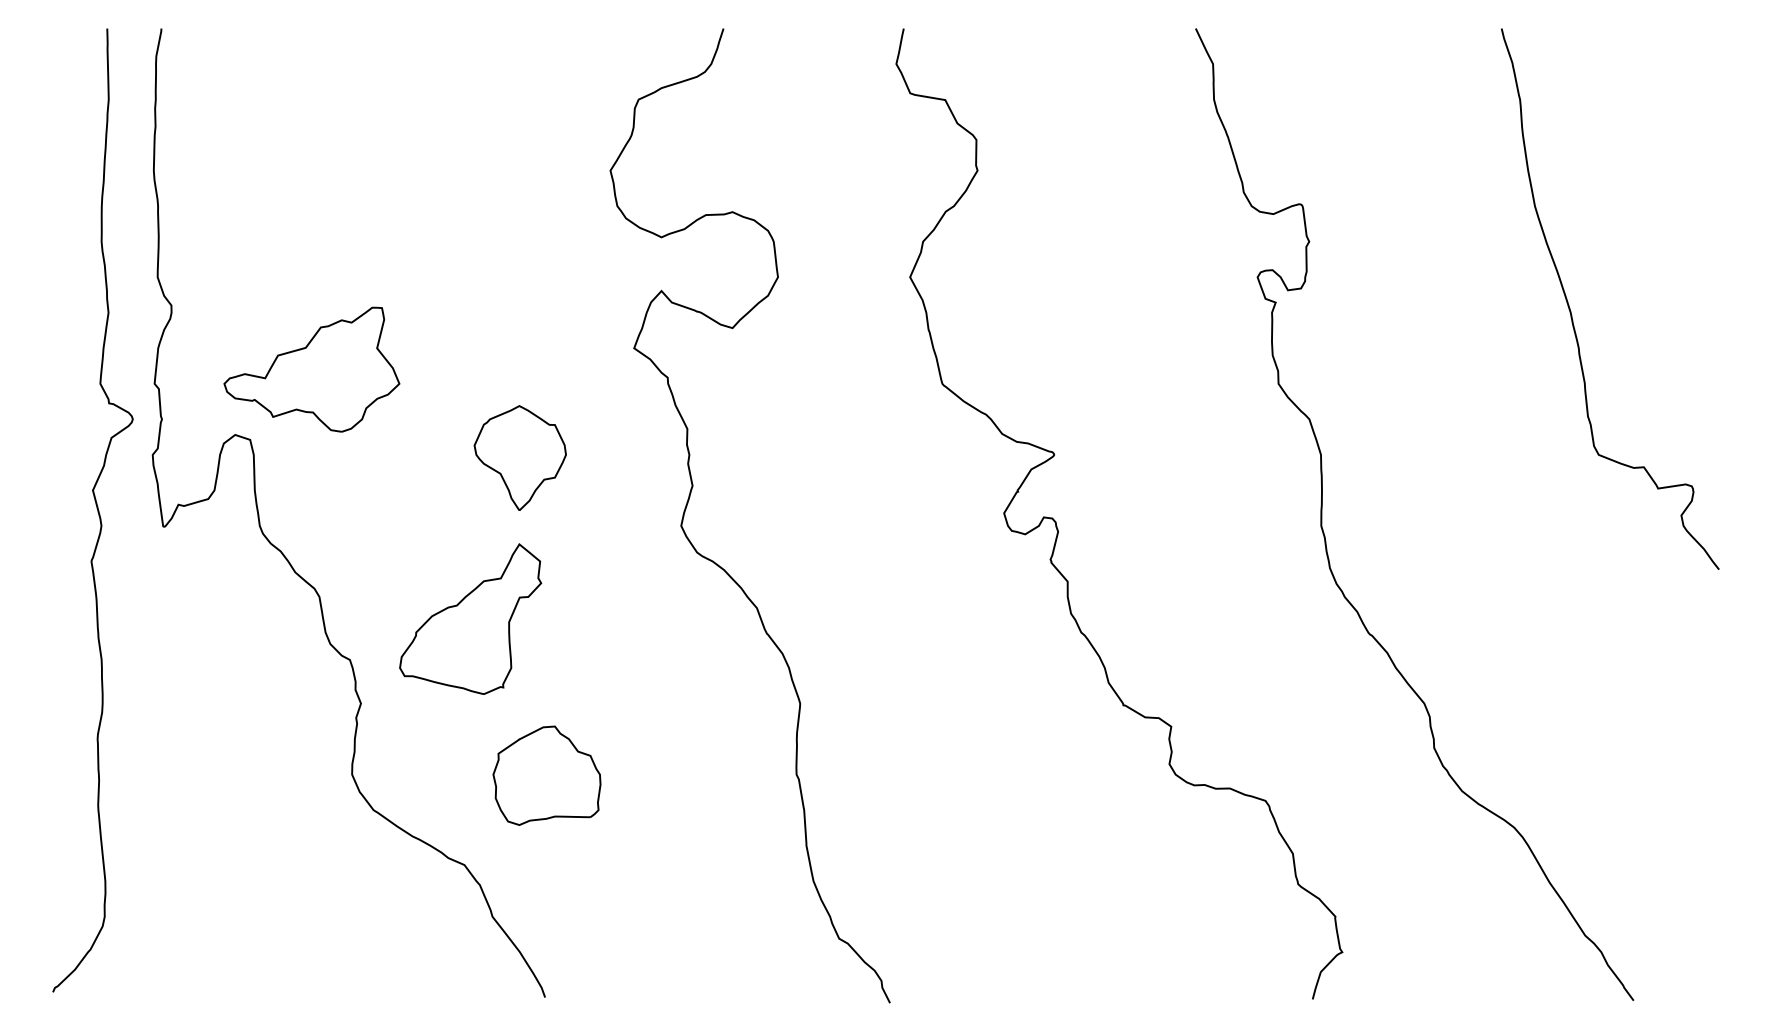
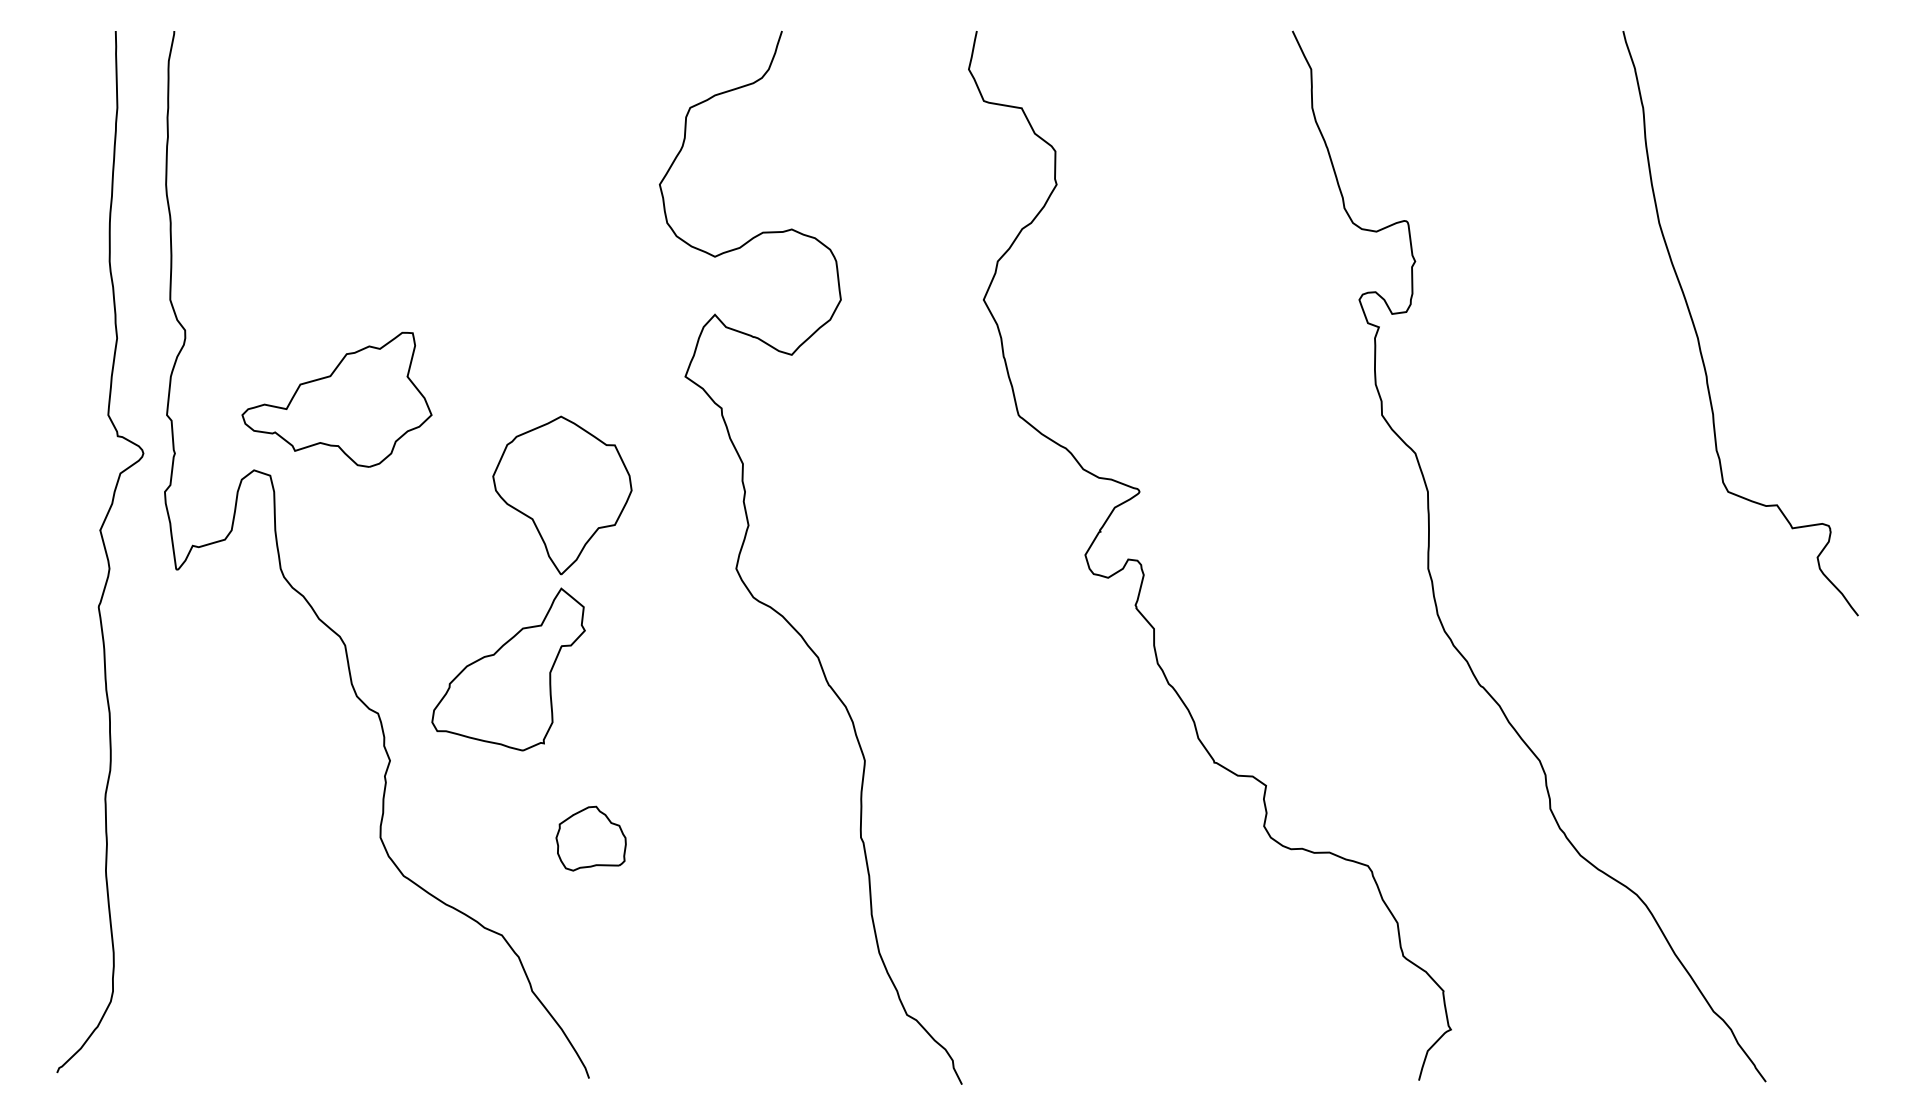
part: (519, 457) -> (561, 494), size x1.4
part: (546, 775) -> (590, 838), size x0.6

